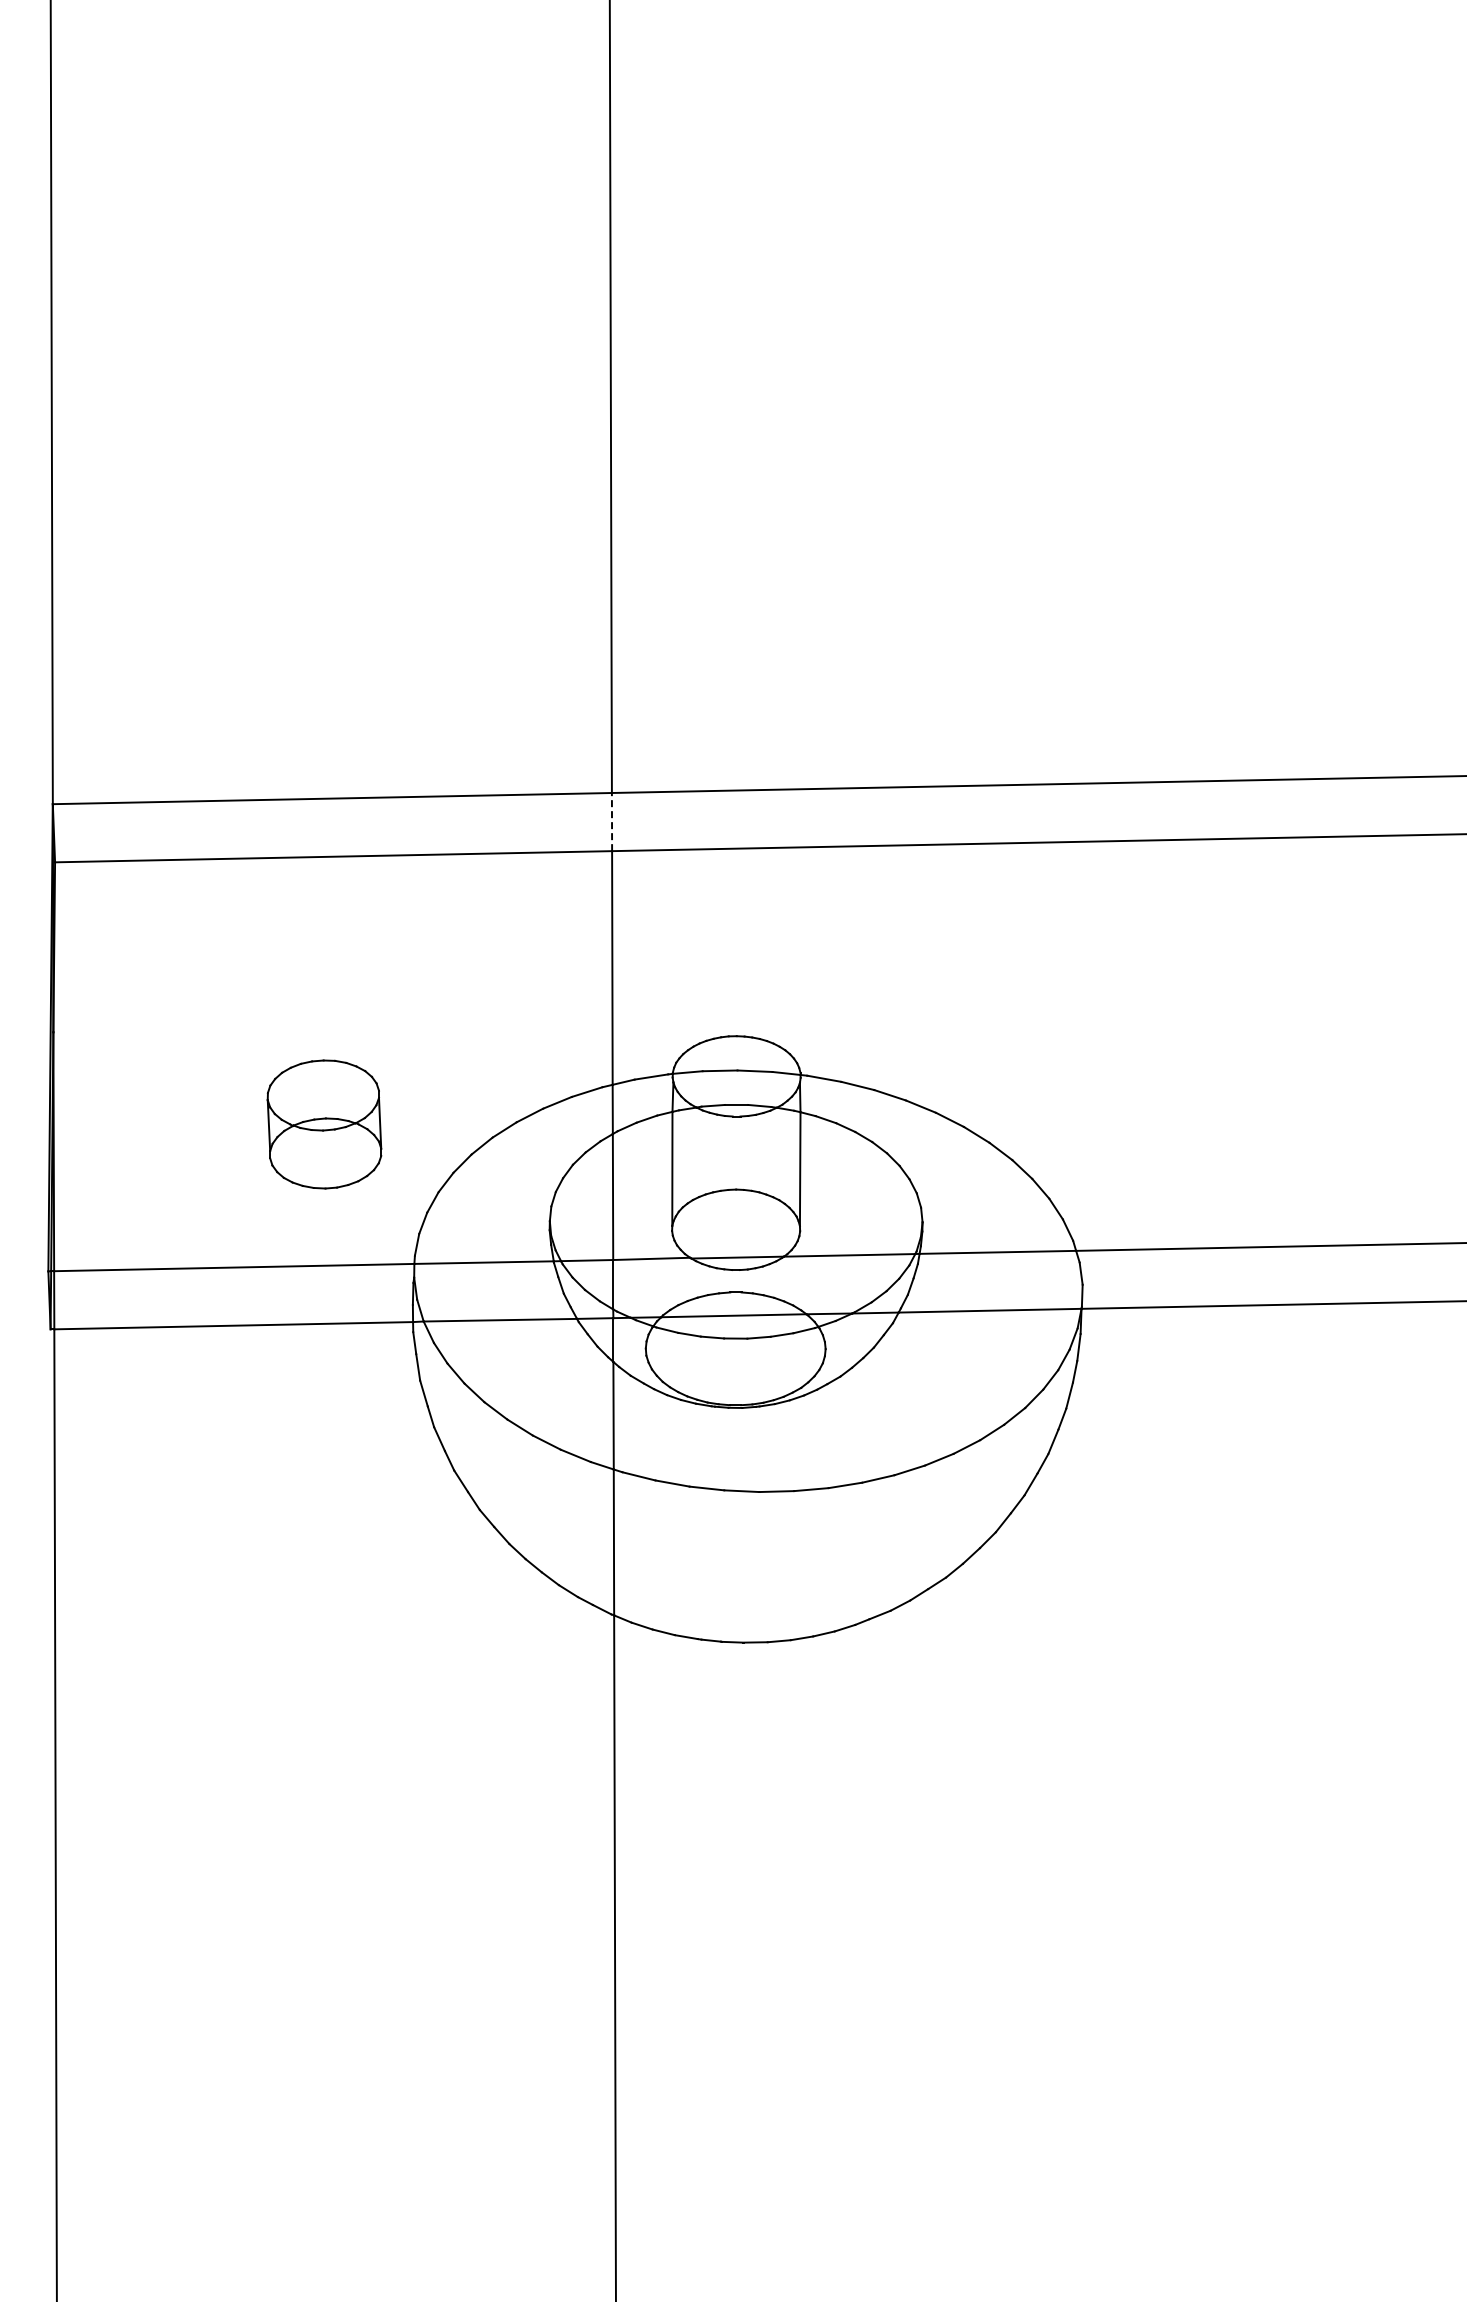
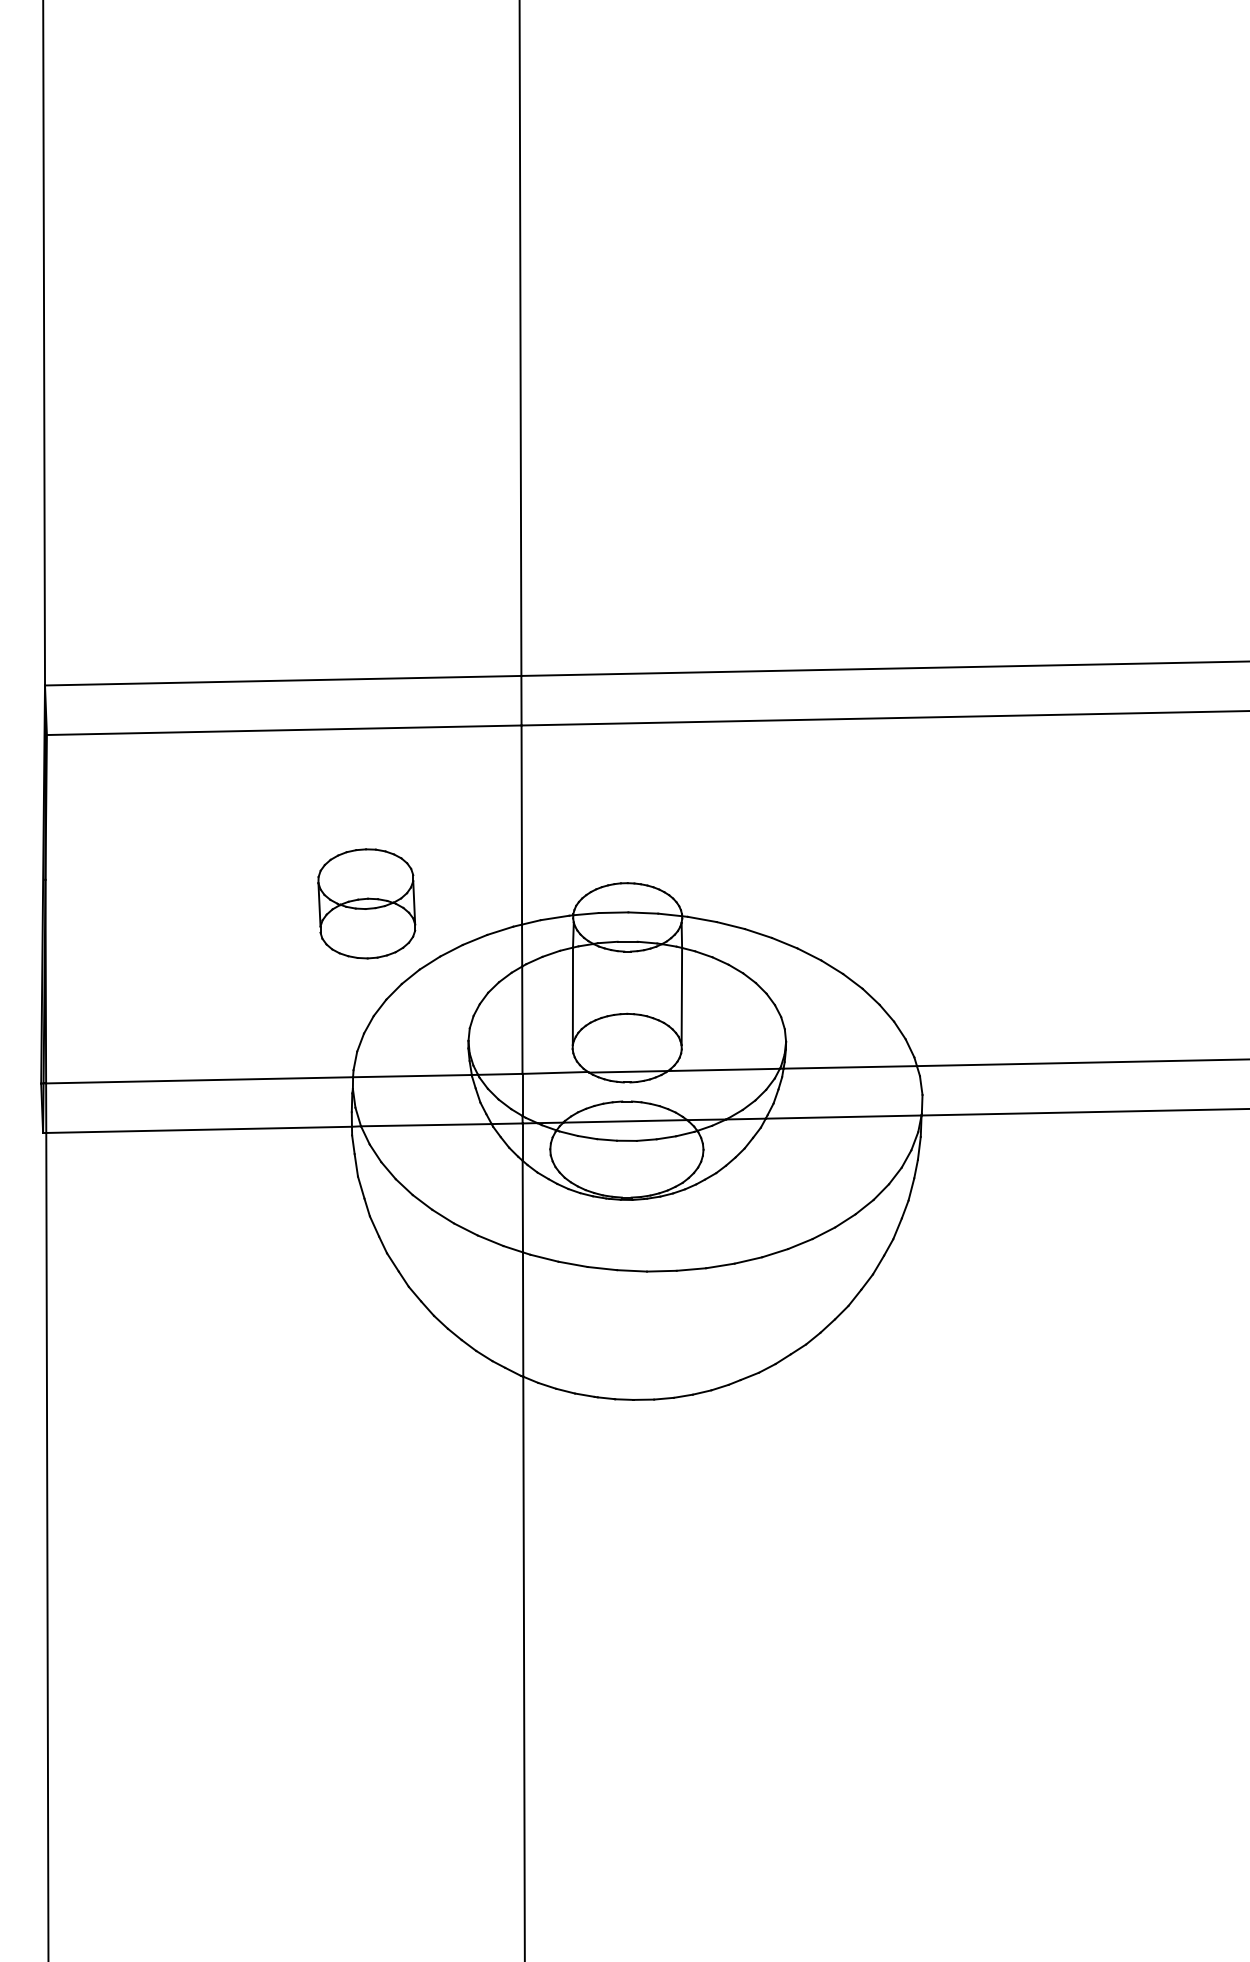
line: (612, 821) -> (521, 700), dashed -> solid
part: (324, 1124) -> (366, 903), moved

